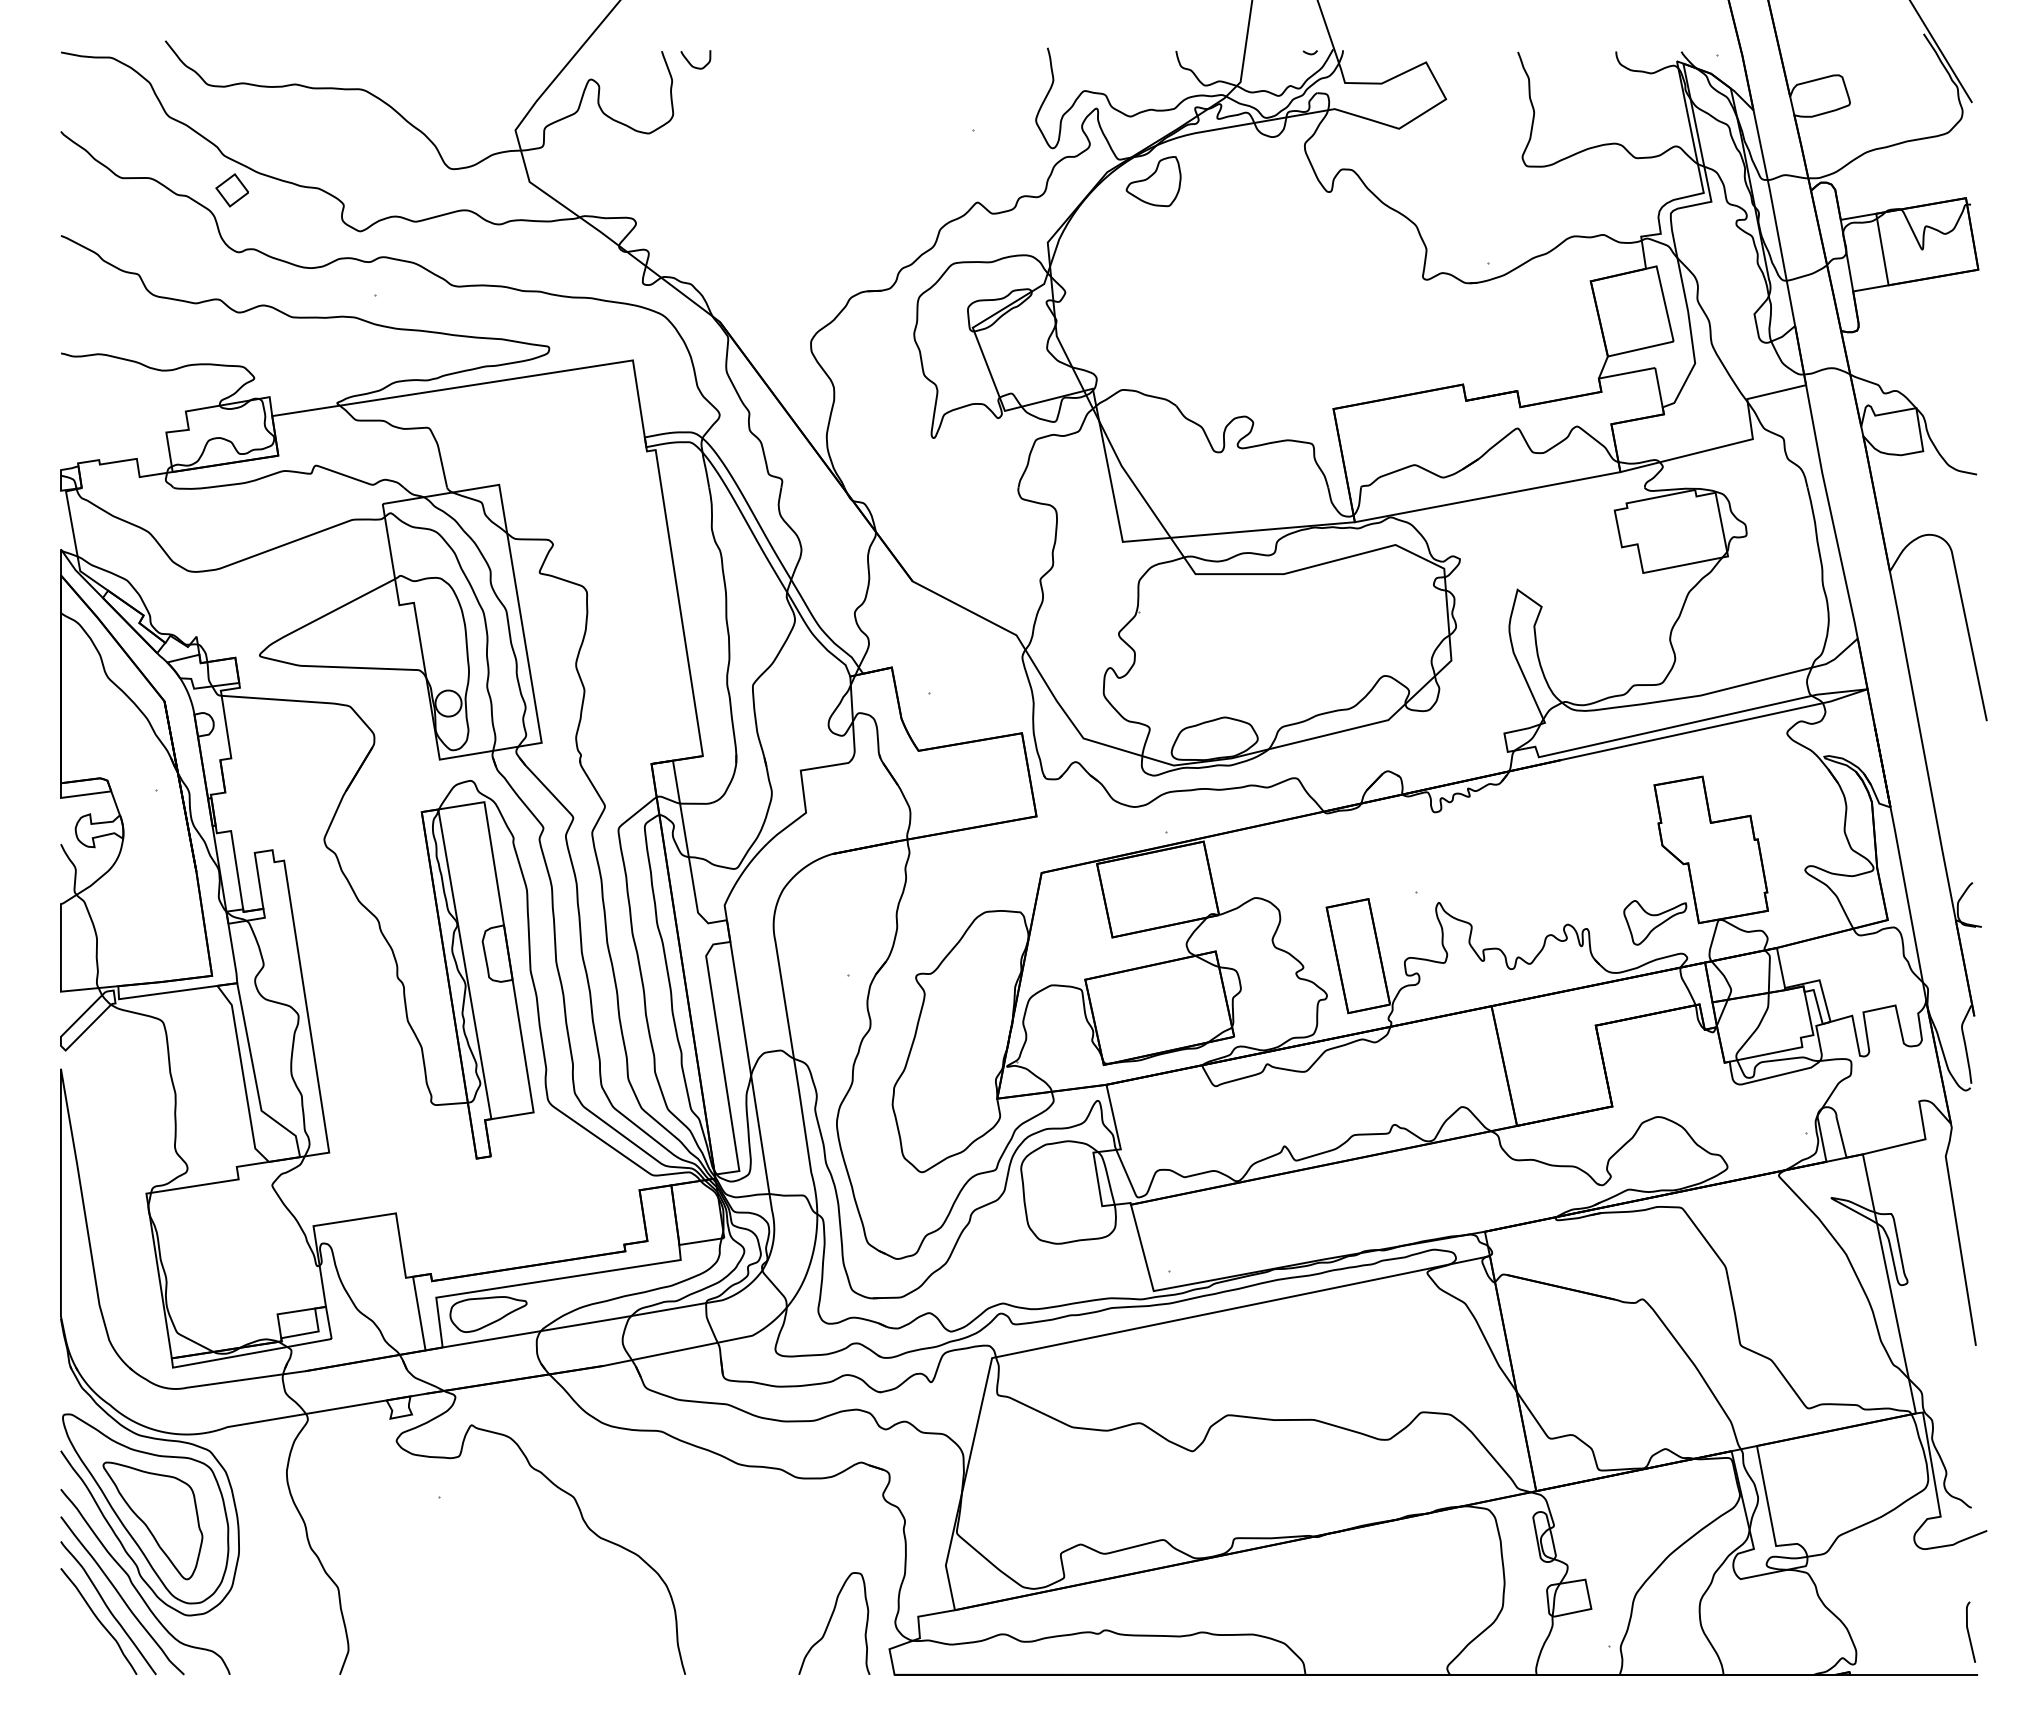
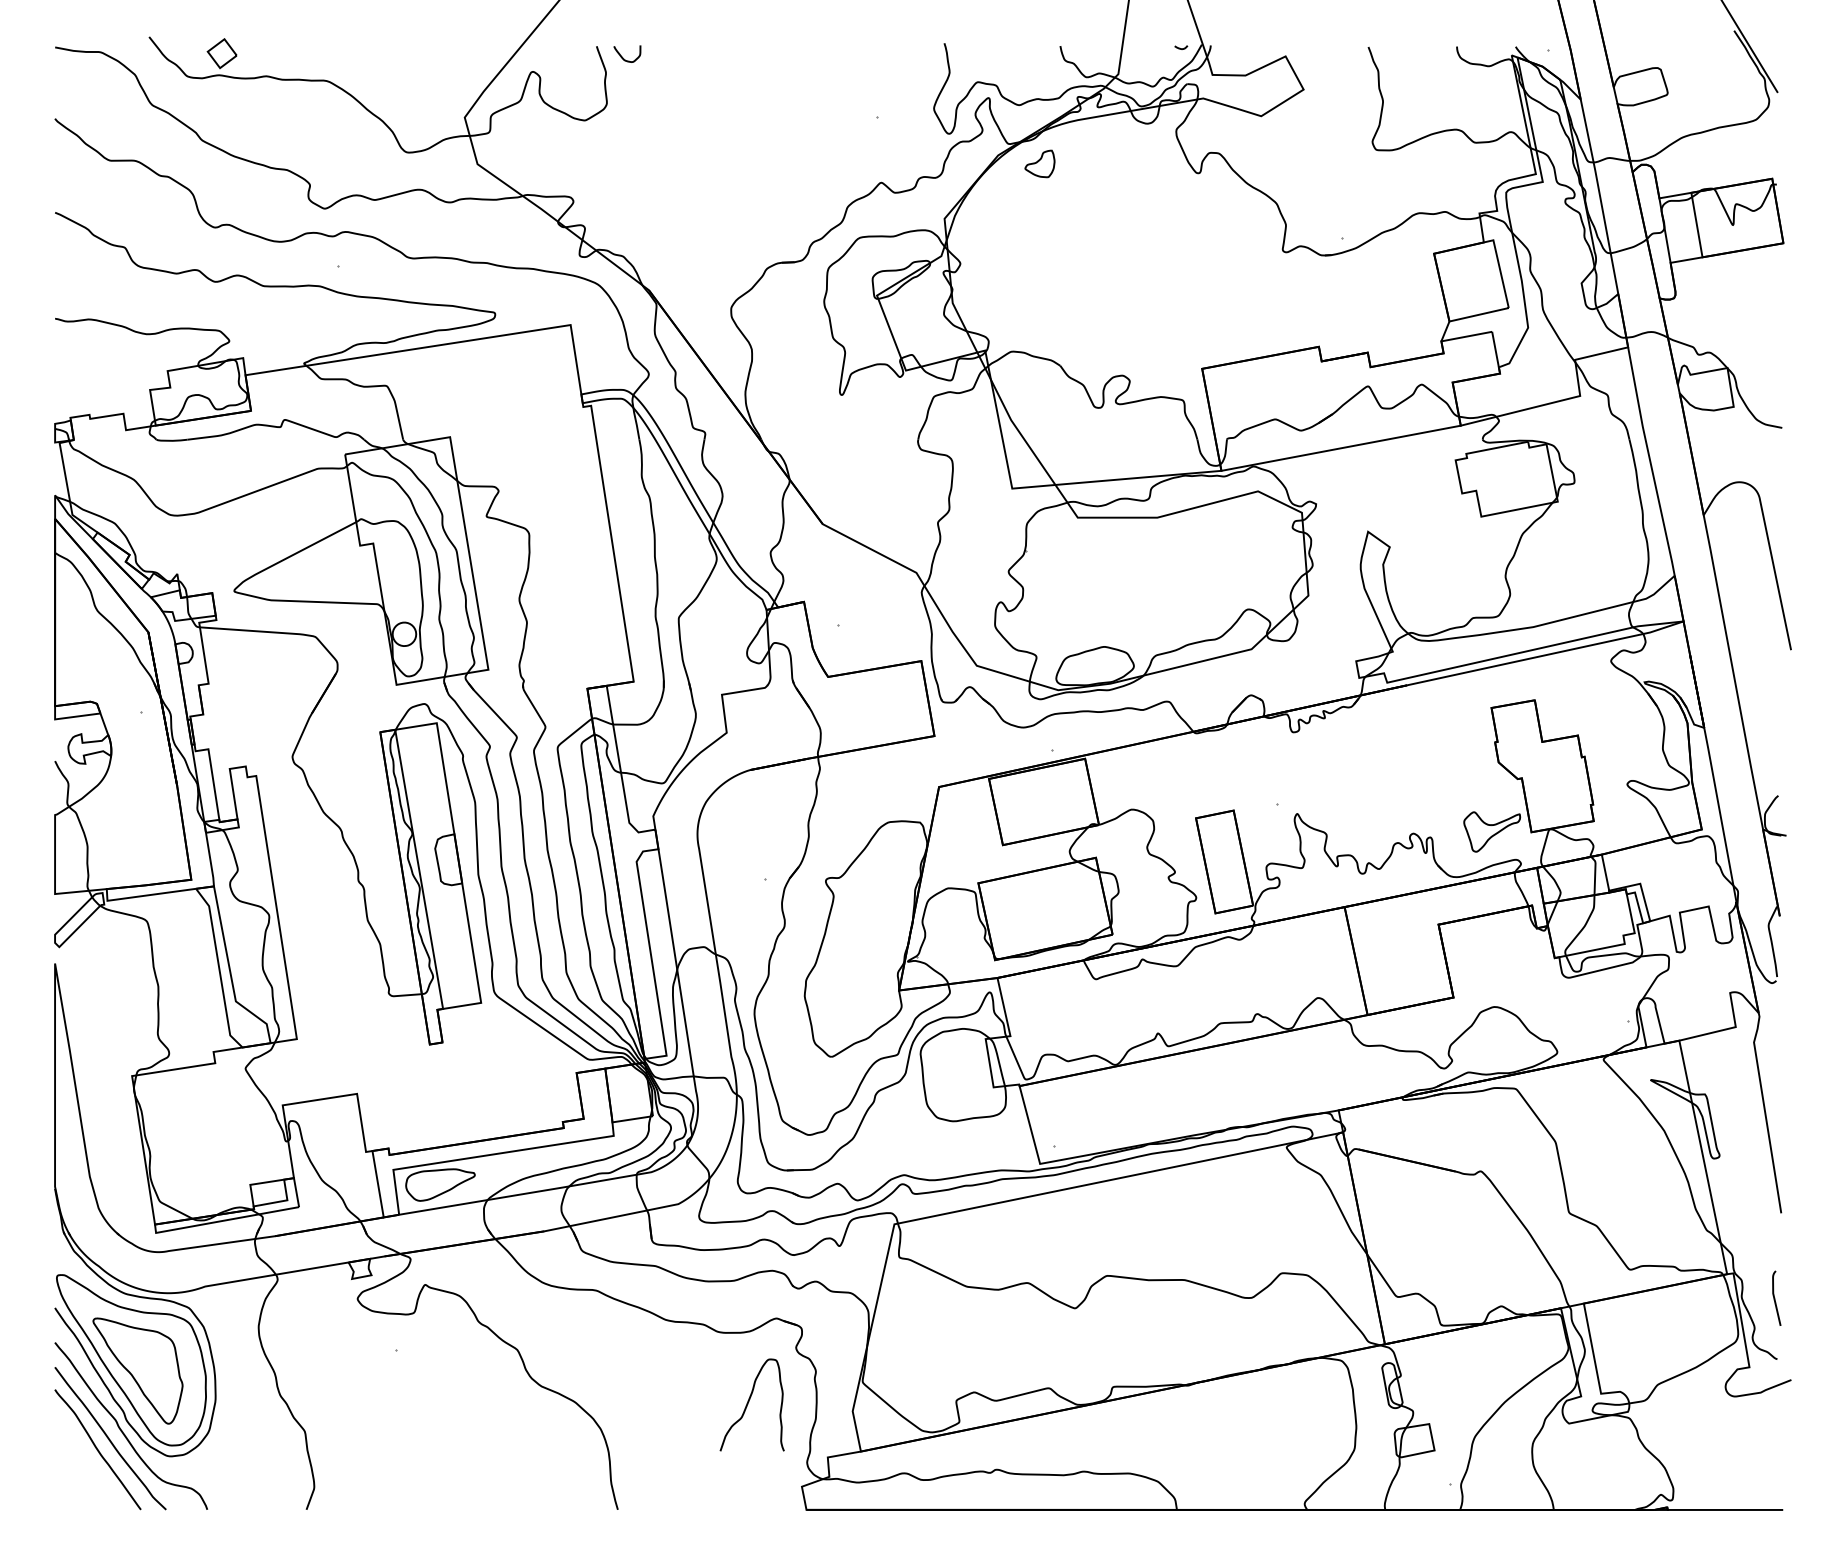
part: (1153, 181) -> (1039, 163), size x0.6
part: (231, 190) -> (221, 53), moved
curve: (98, 1621) -> (88, 1461), removed
curve: (830, 1621) -> (748, 1403), moved
curve: (1969, 1632) -> (1775, 1298), moved

